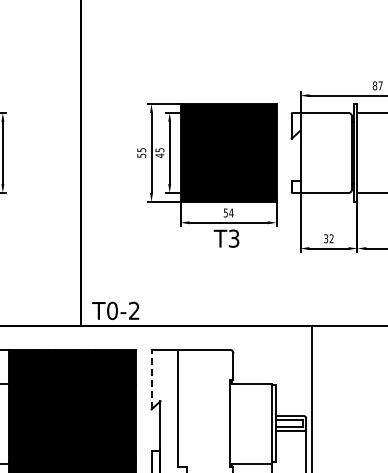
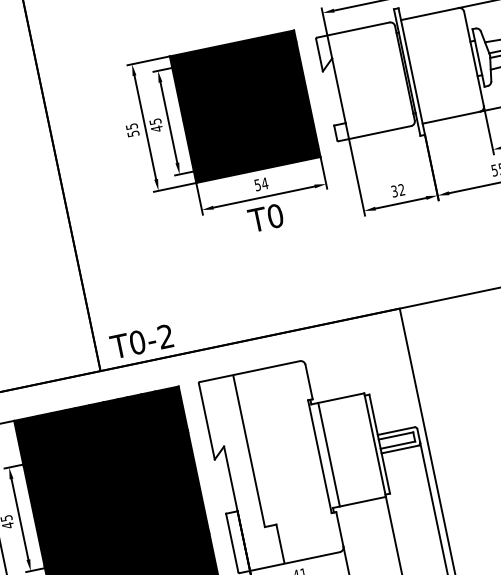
text: (233, 238) -> (274, 216), T3 -> T0
line: (151, 379) -> (206, 420), dashed -> solid
line: (236, 423) -> (328, 454), added

